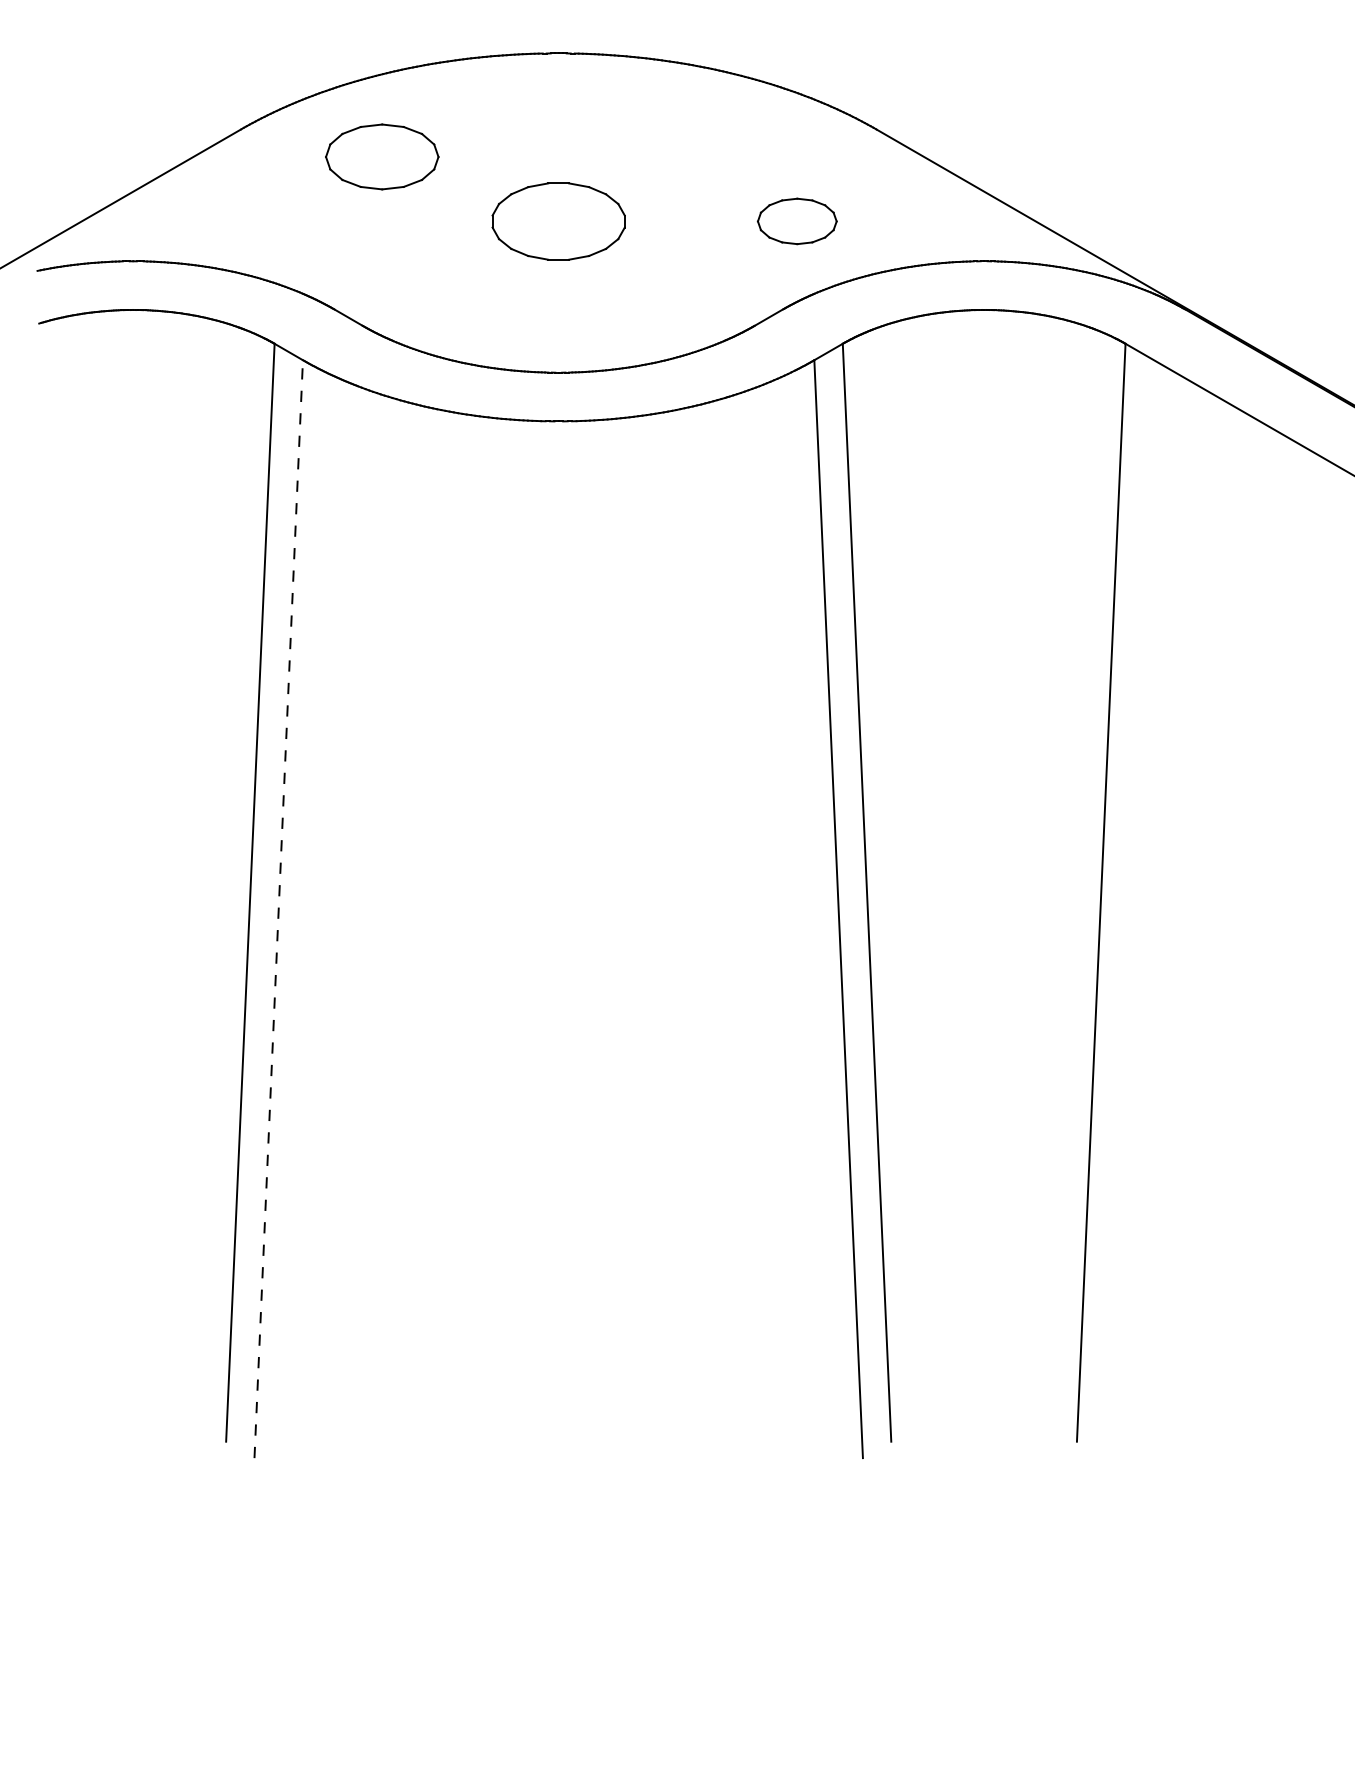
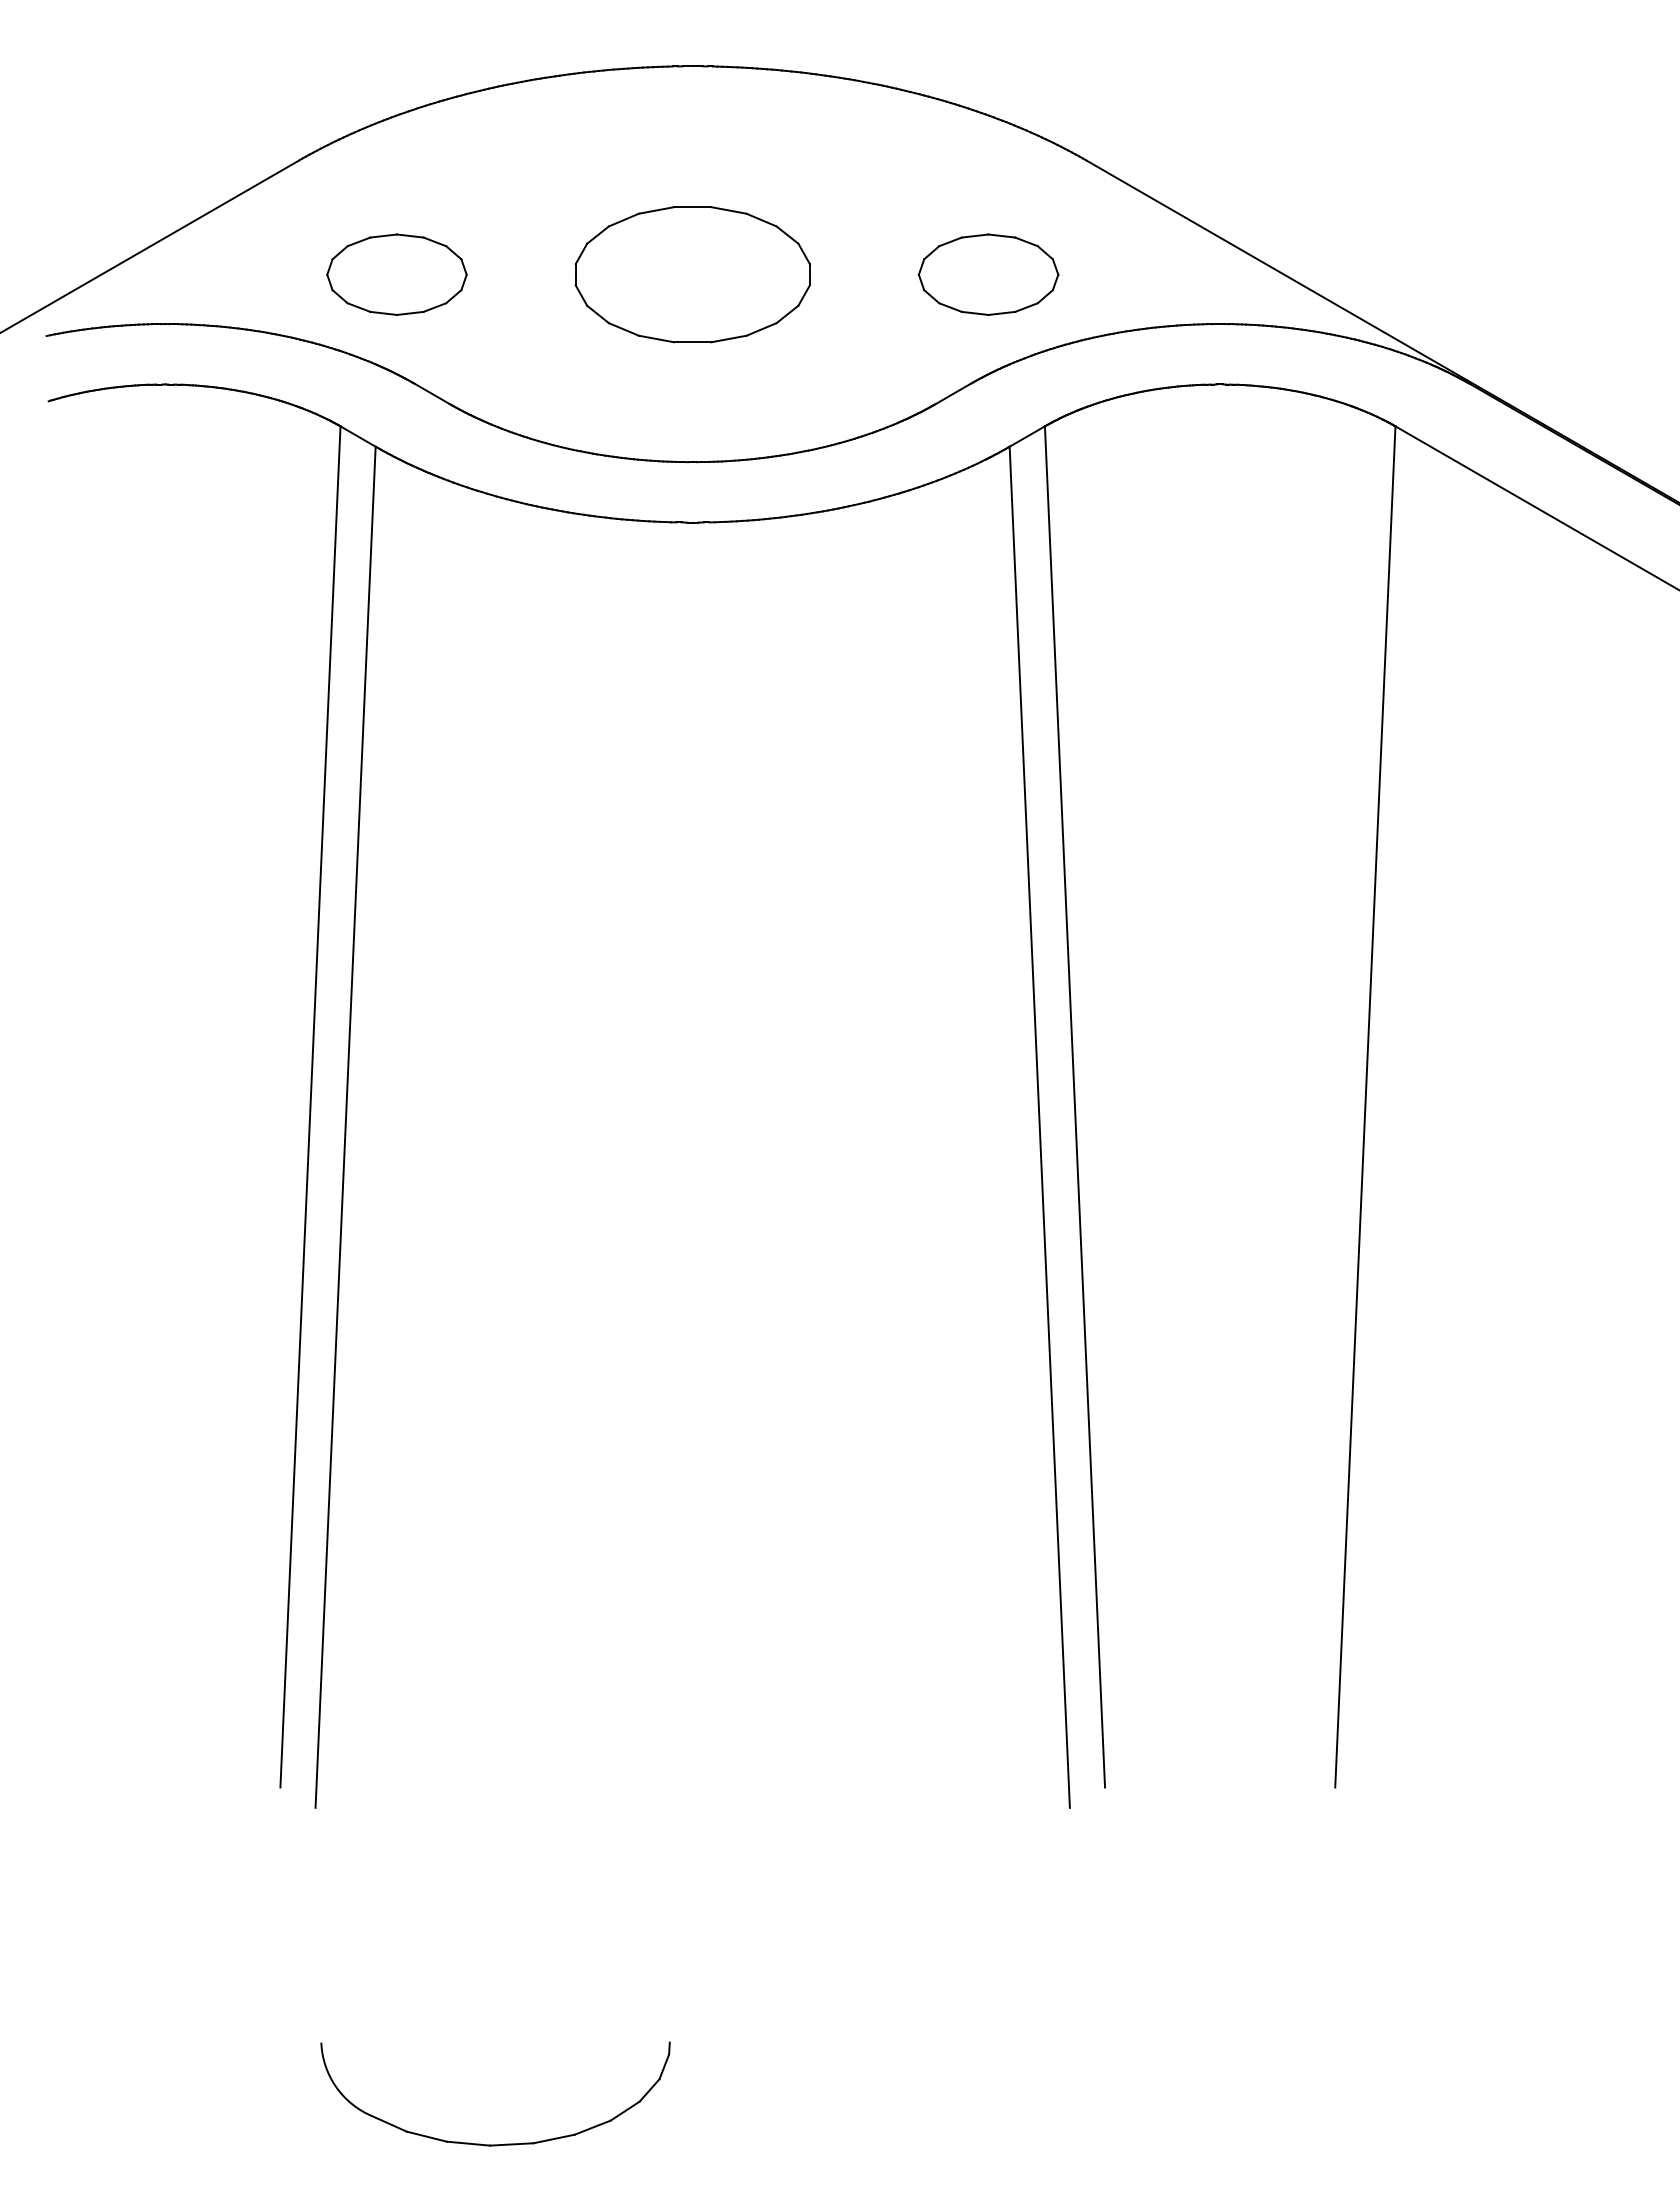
part: (381, 156) -> (396, 274), moved
part: (558, 221) -> (692, 274), size x1.43
part: (797, 221) -> (988, 274), size x1.43
line: (278, 908) -> (345, 1126), dashed -> solid
part: (407, 1728) -> (505, 2143), added

